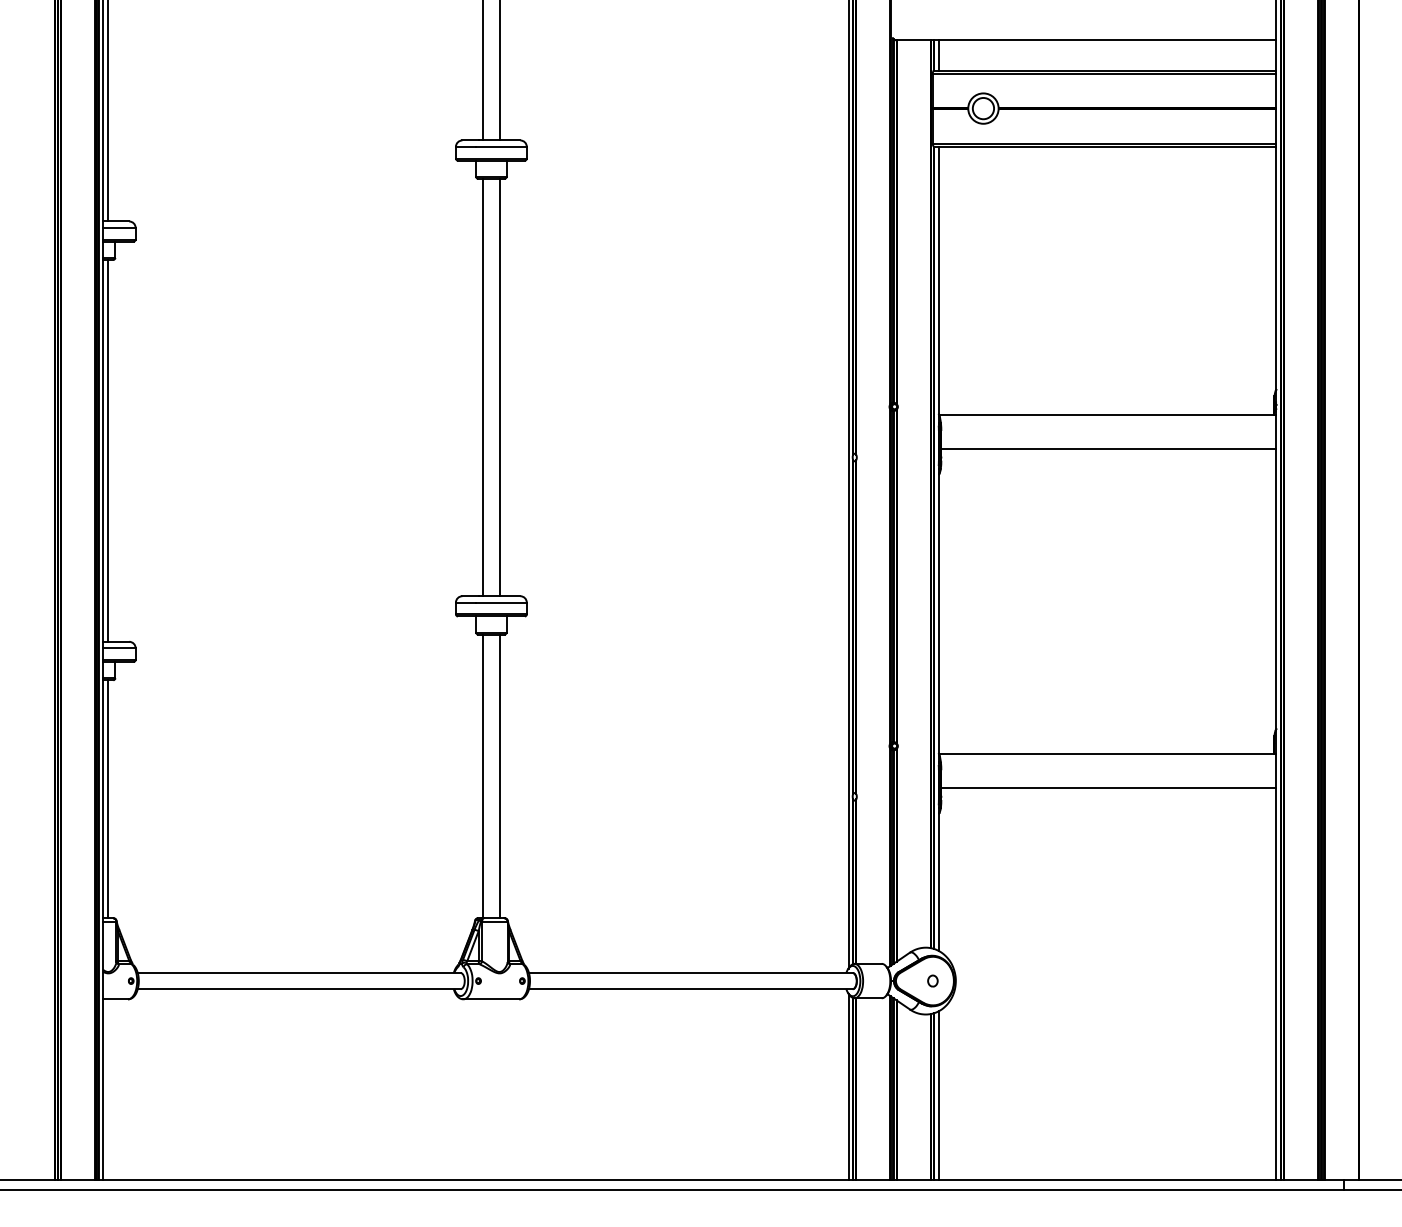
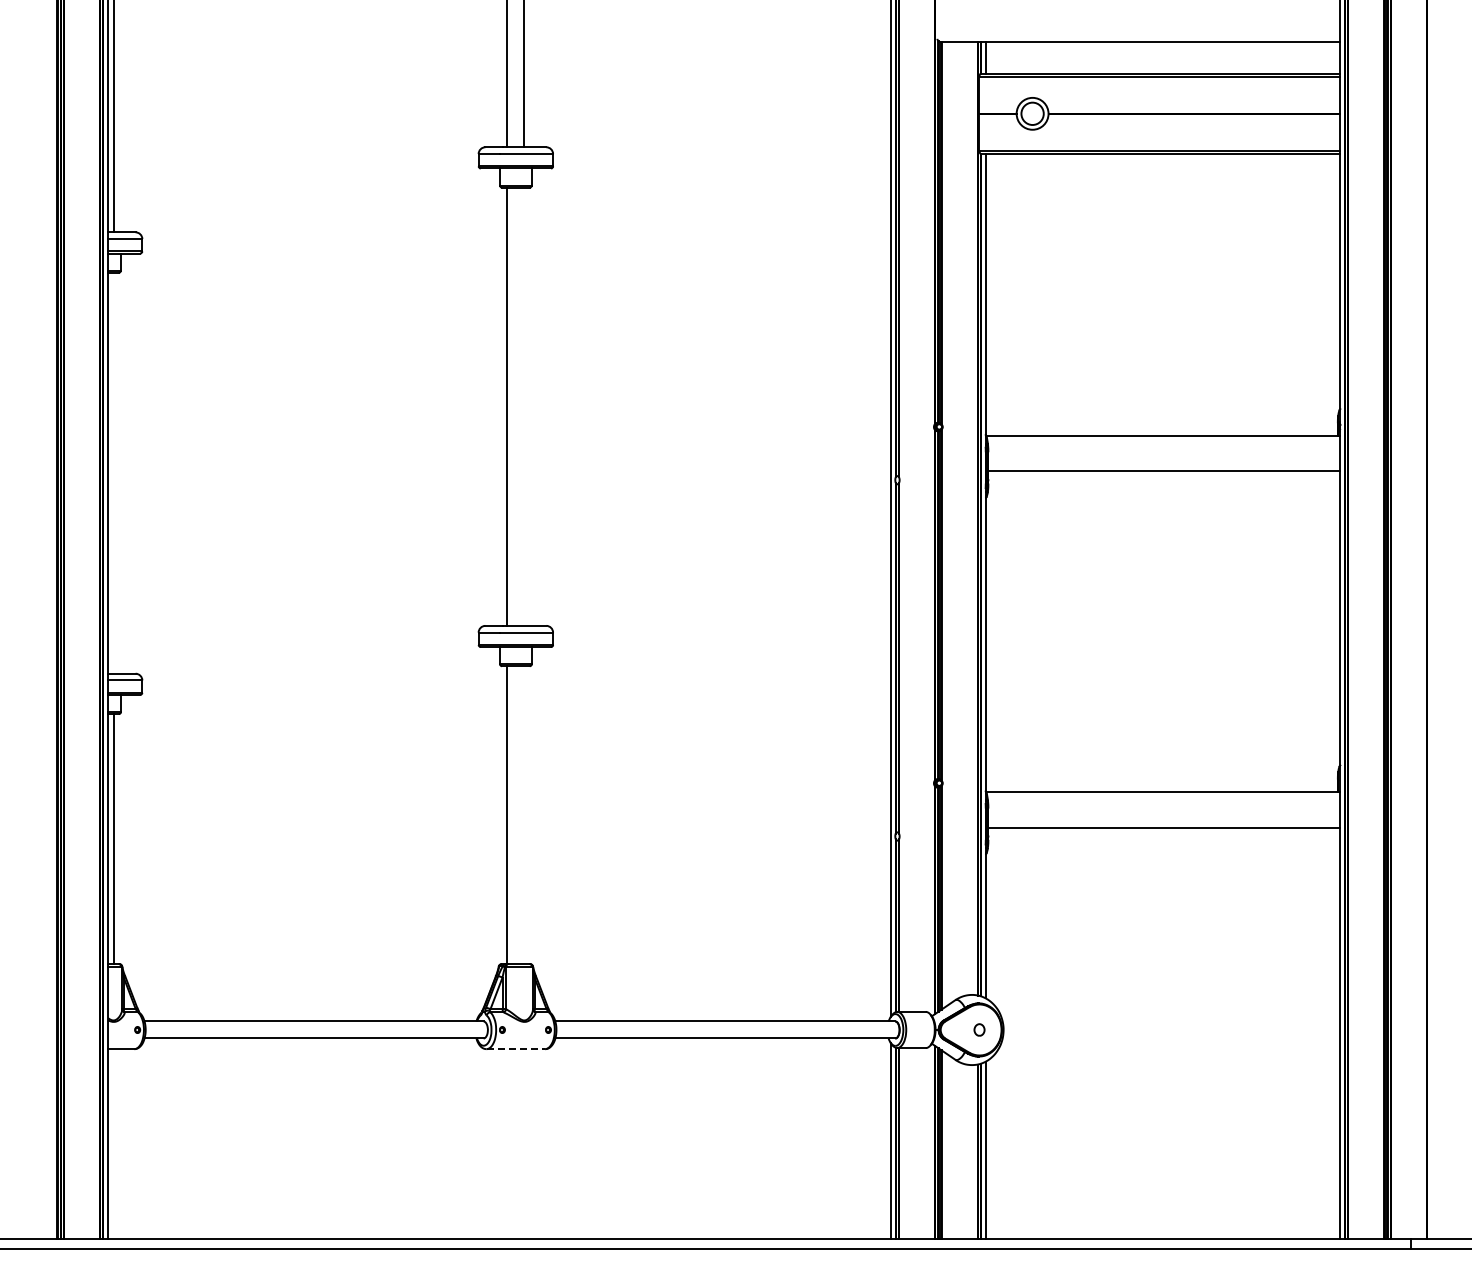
line: (499, 387) -> (524, 406), removed
line: (108, 450) -> (113, 472), removed
line: (499, 776) -> (524, 815), removed
line: (491, 999) -> (516, 1049), solid -> dashed

